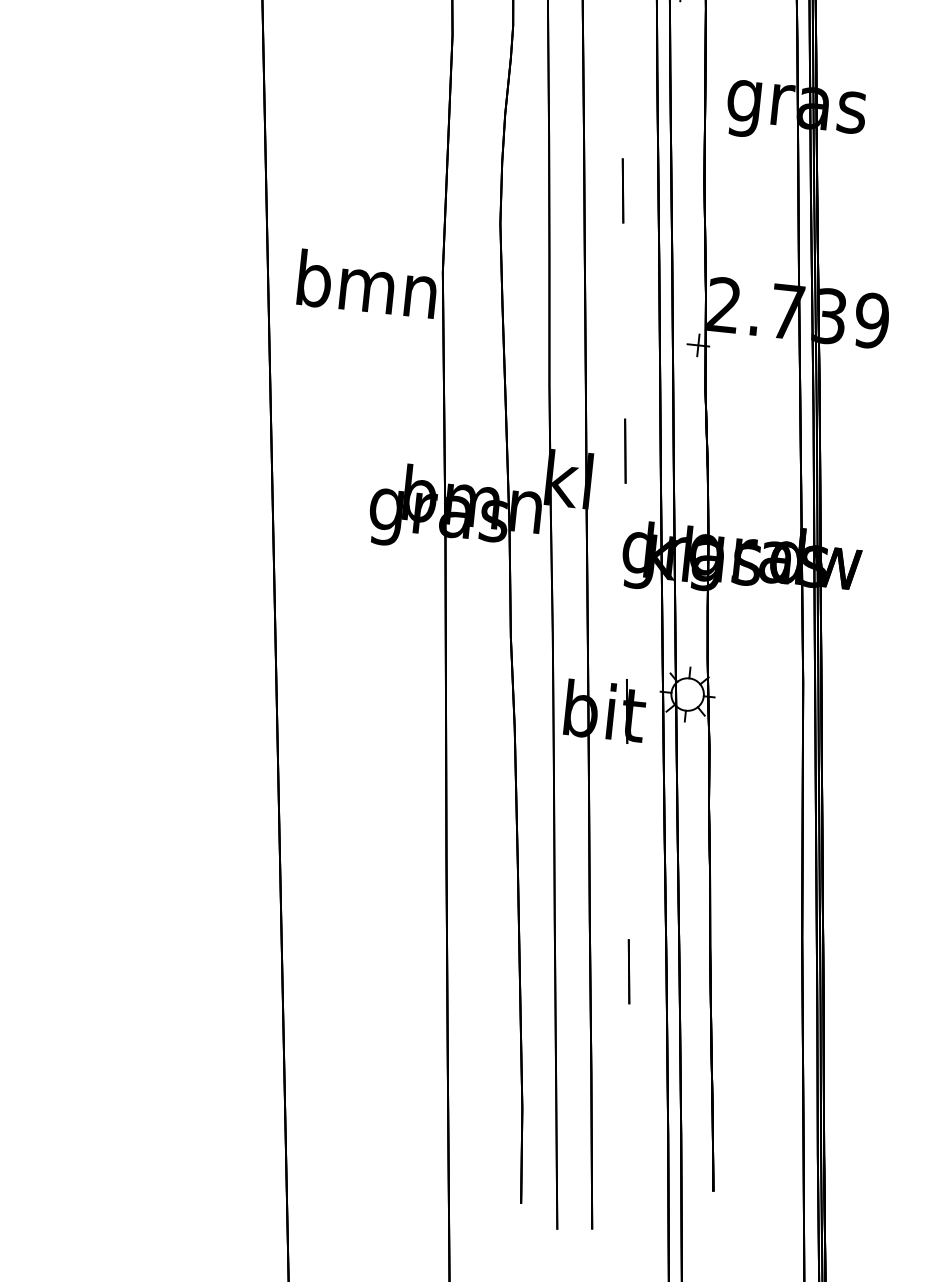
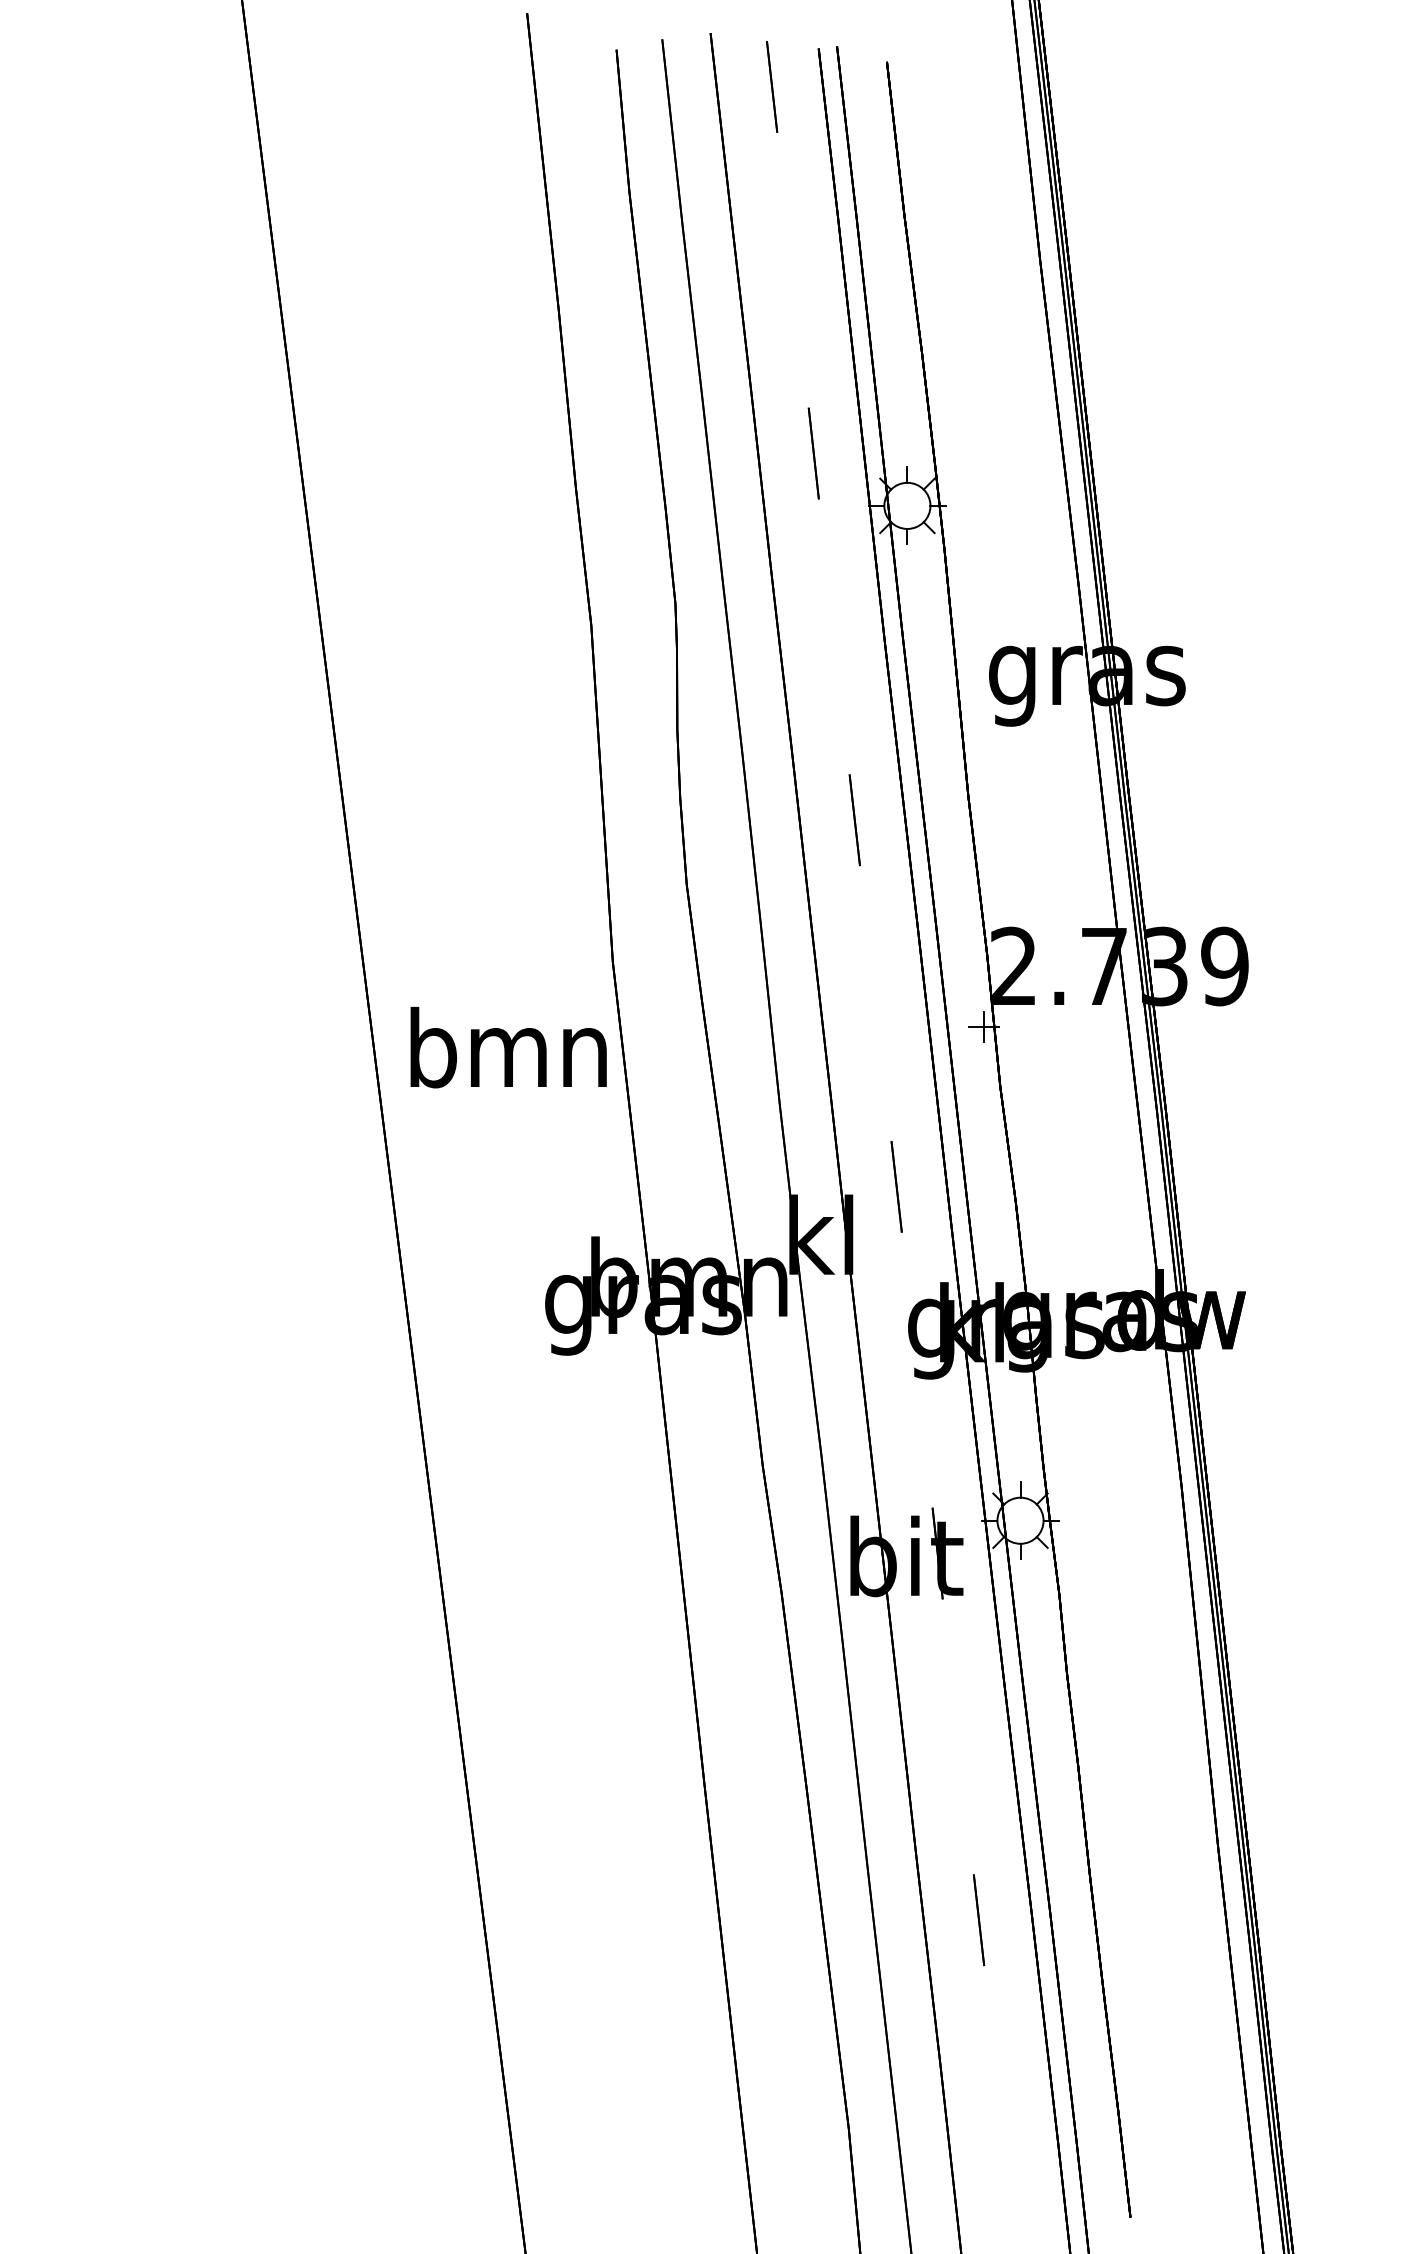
text: (367, 284) -> (508, 1047), moved

